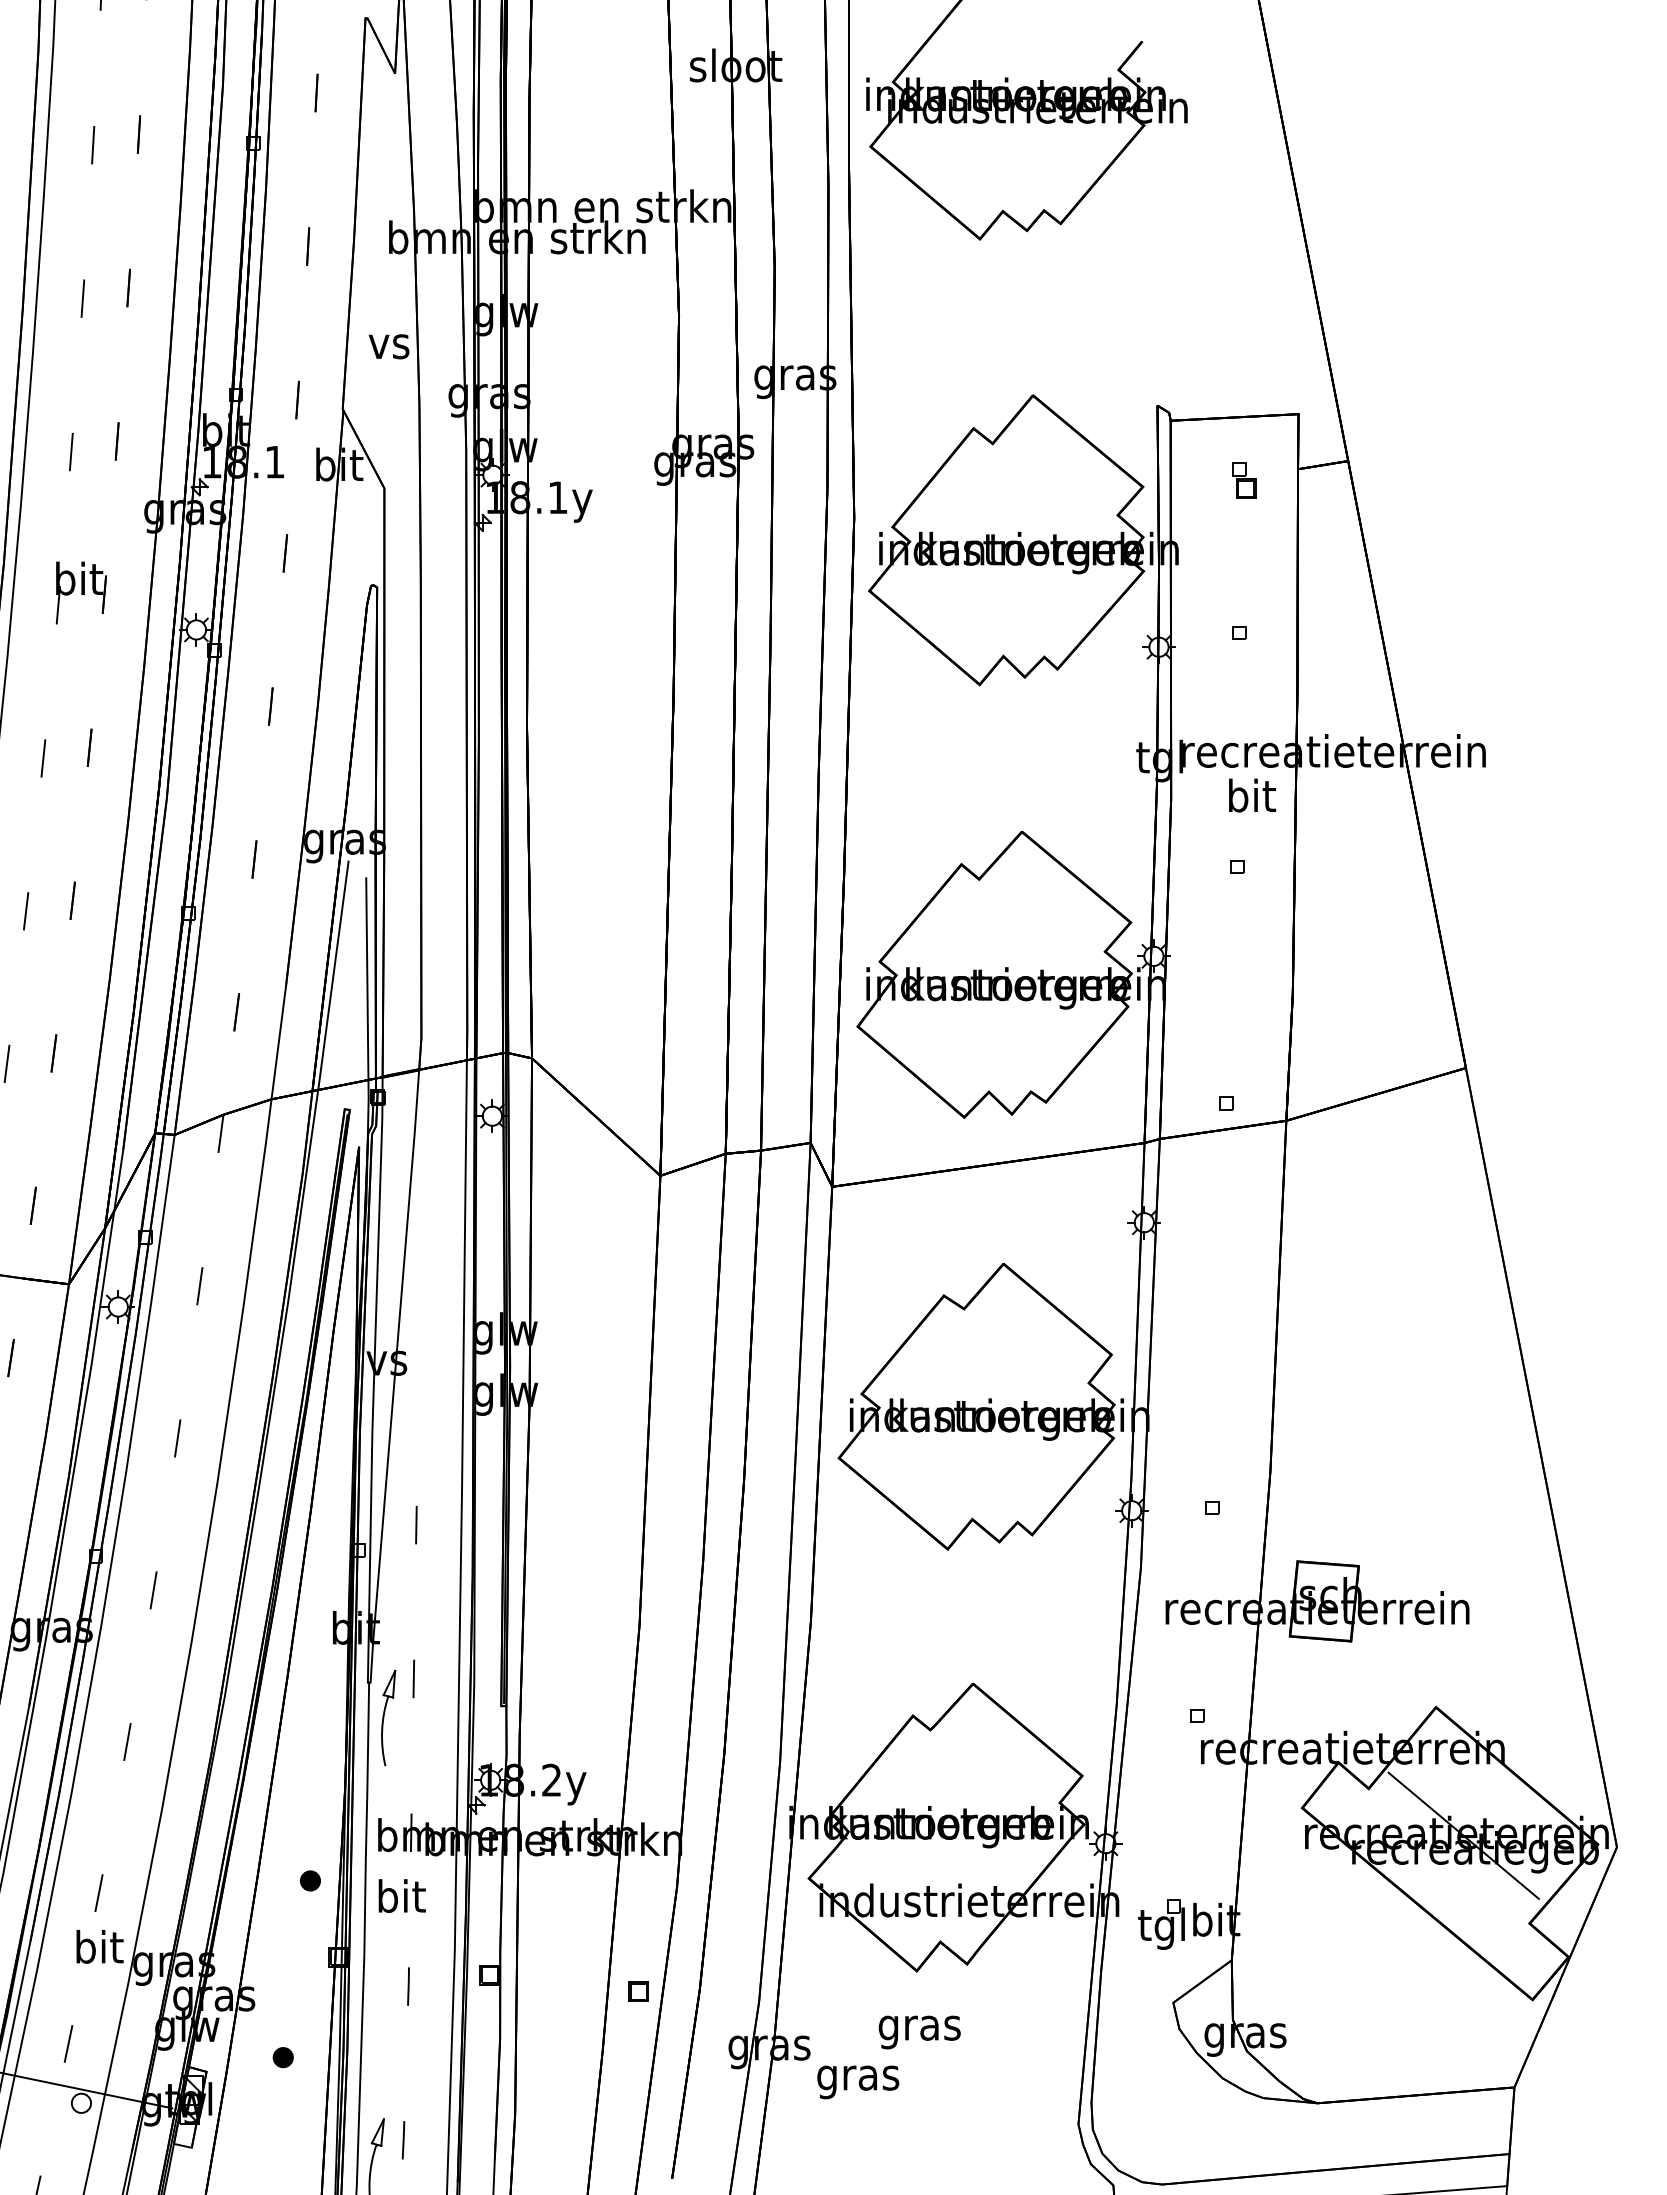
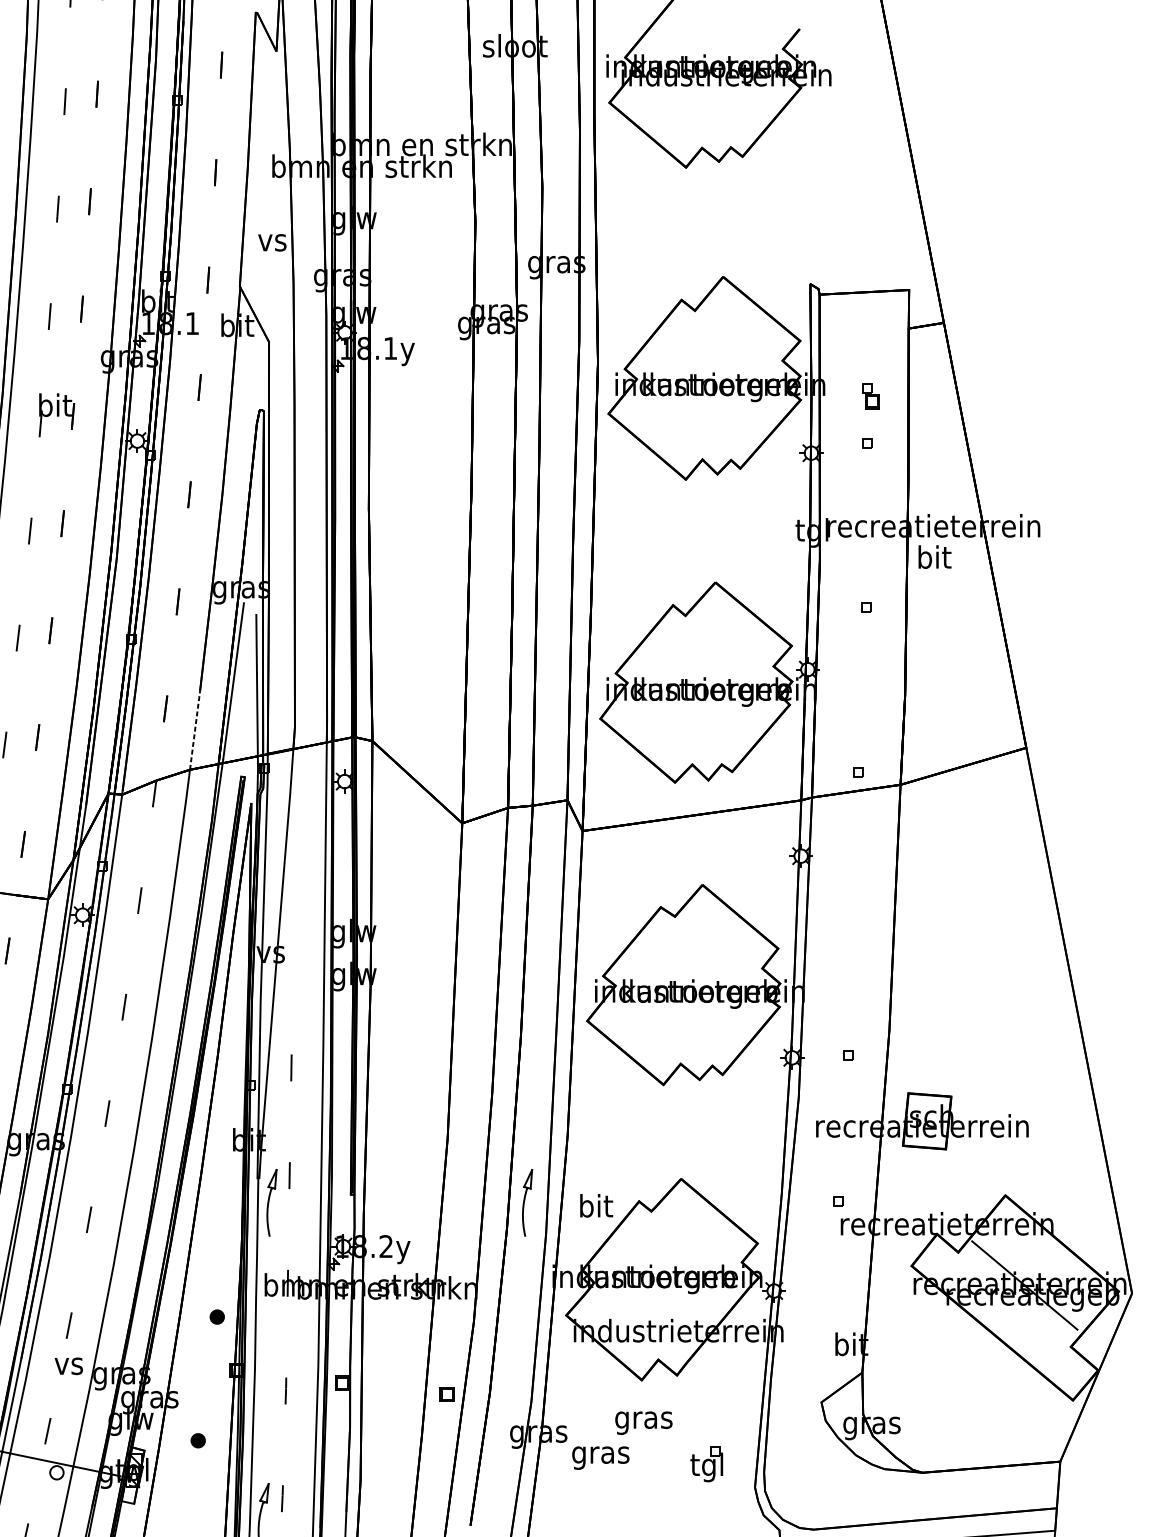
part: (1244, 480) -> (871, 395), moved
text: (1252, 795) -> (935, 557), moved
line: (278, 1043) -> (194, 730), solid -> dashed
part: (753, 1718) -> (527, 1203), added
text: (401, 1896) -> (596, 1206), moved
part: (1161, 1924) -> (706, 1464), moved
text: (99, 1946) -> (69, 1362), bit -> vs

